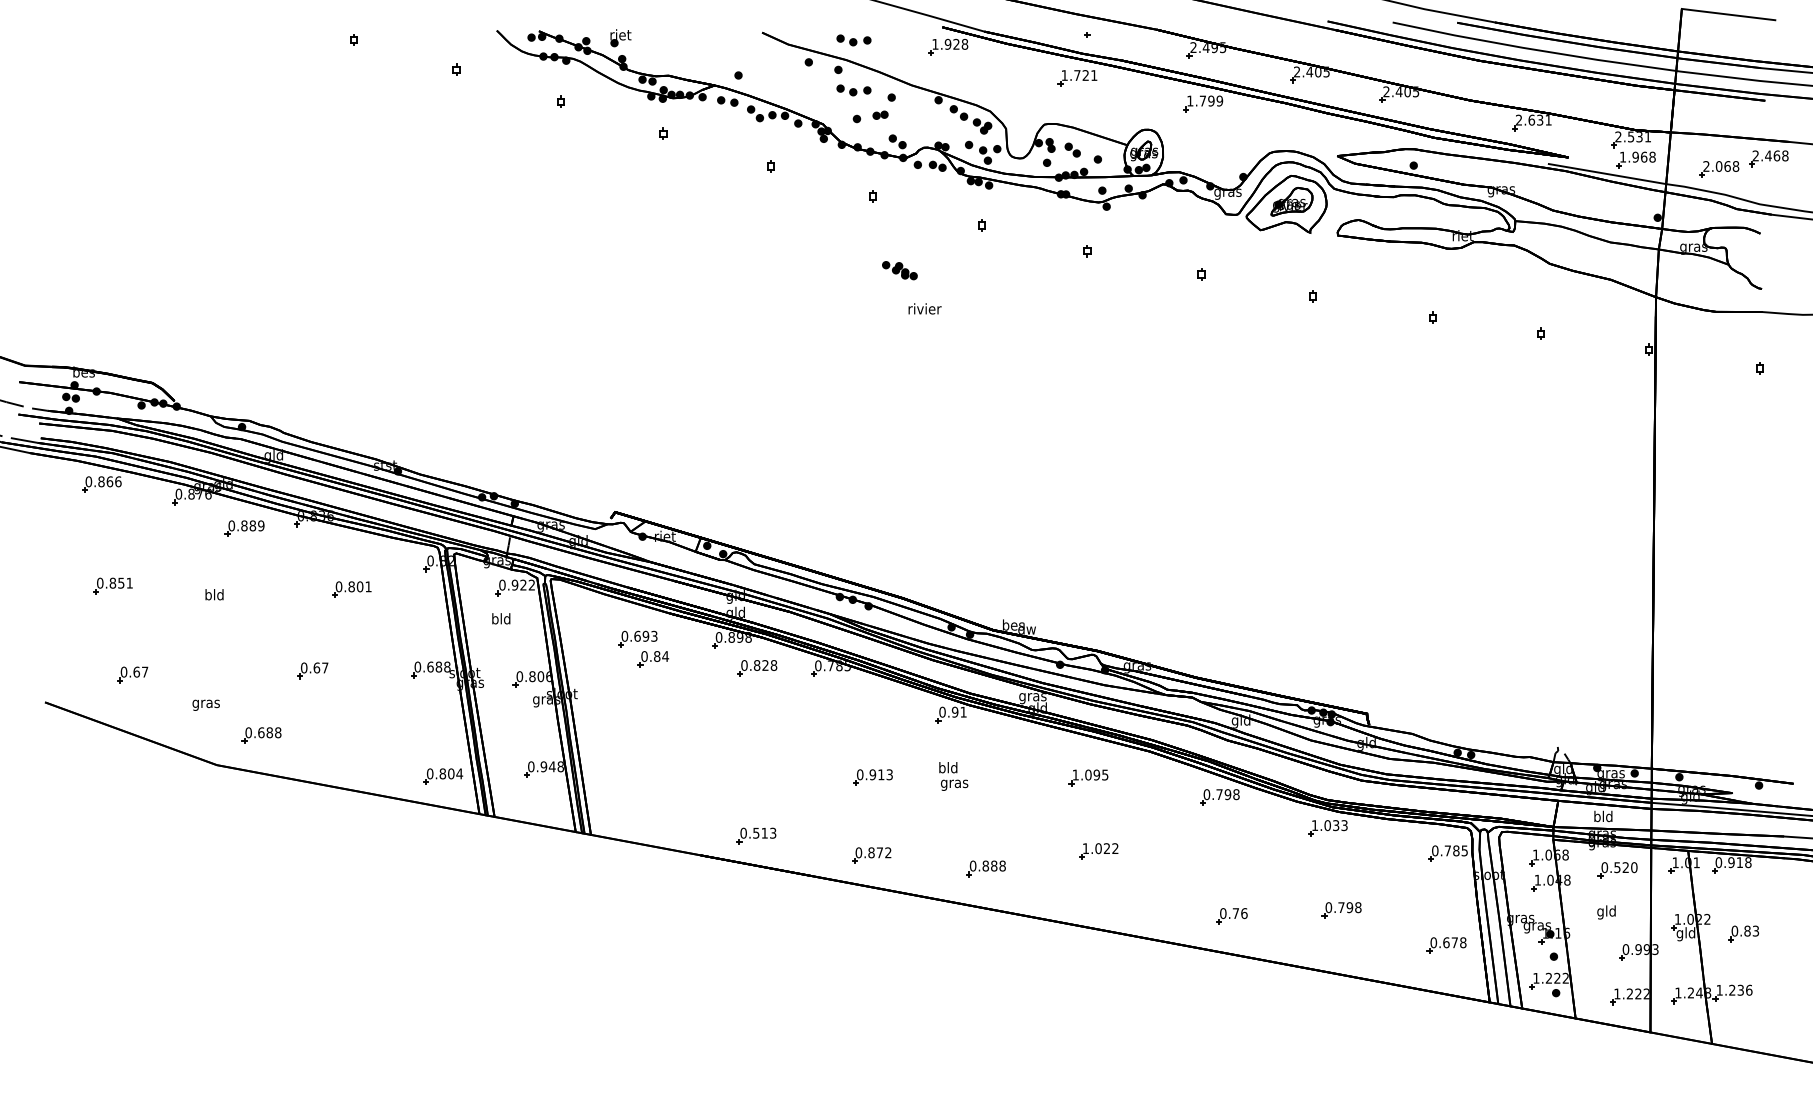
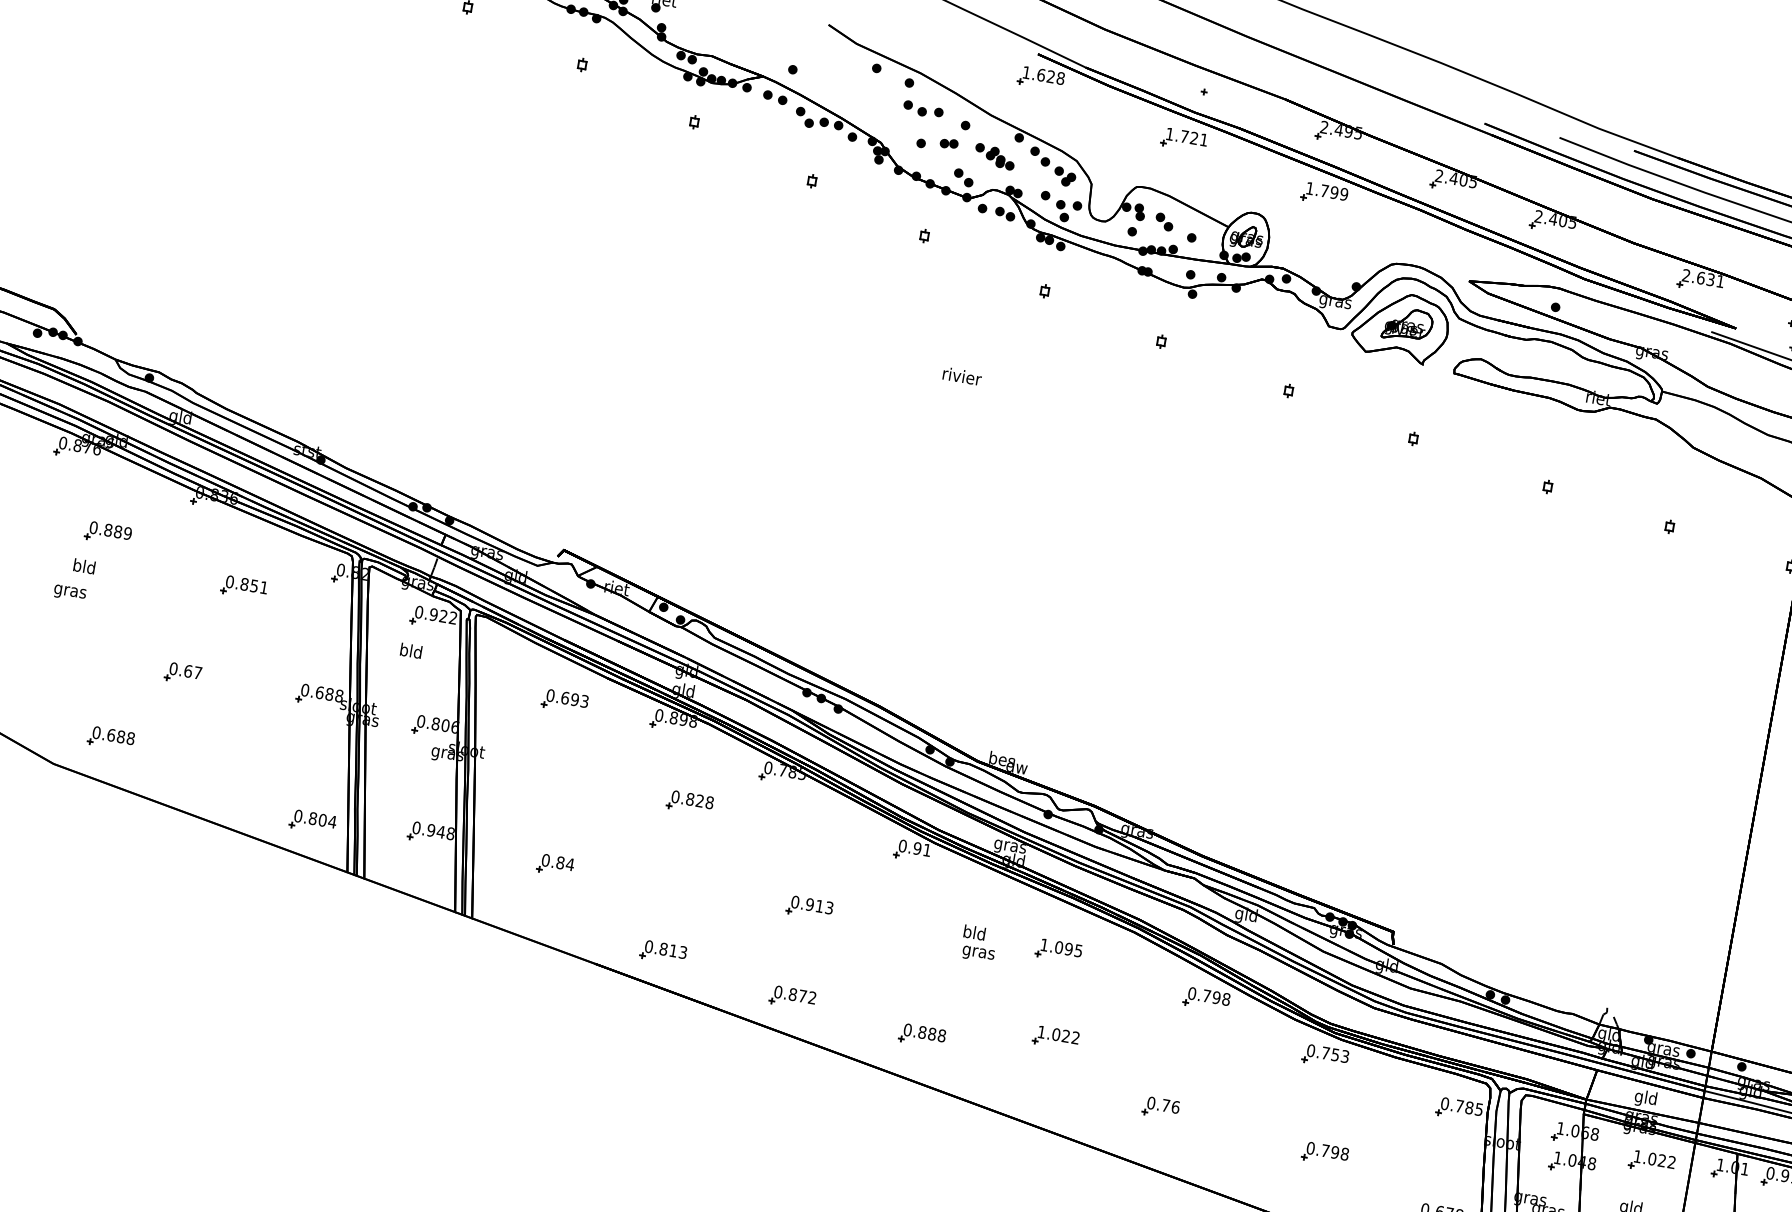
part: (853, 40) -> (932, 51), removed
text: (947, 43) -> (1040, 74), 1.928 -> 1.628
part: (899, 270) -> (994, 156), moved
part: (244, 528) -> (107, 533), moved
text: (359, 586) -> (253, 585), 0.801 -> 0.851
part: (653, 659) -> (555, 865), moved
part: (757, 668) -> (690, 802), moved
text: (205, 704) -> (69, 592), moved
text: (953, 776) -> (978, 943), moved
text: (1597, 817) -> (1639, 1097), bld -> gld
text: (1325, 825) -> (1323, 1052), 1.033 -> 0.753
text: (756, 832) -> (664, 948), 0.513 -> 0.813
text: (1619, 867) -> (1654, 1159), 0.520 -> 1.022
part: (1231, 916) -> (1160, 1108), moved

